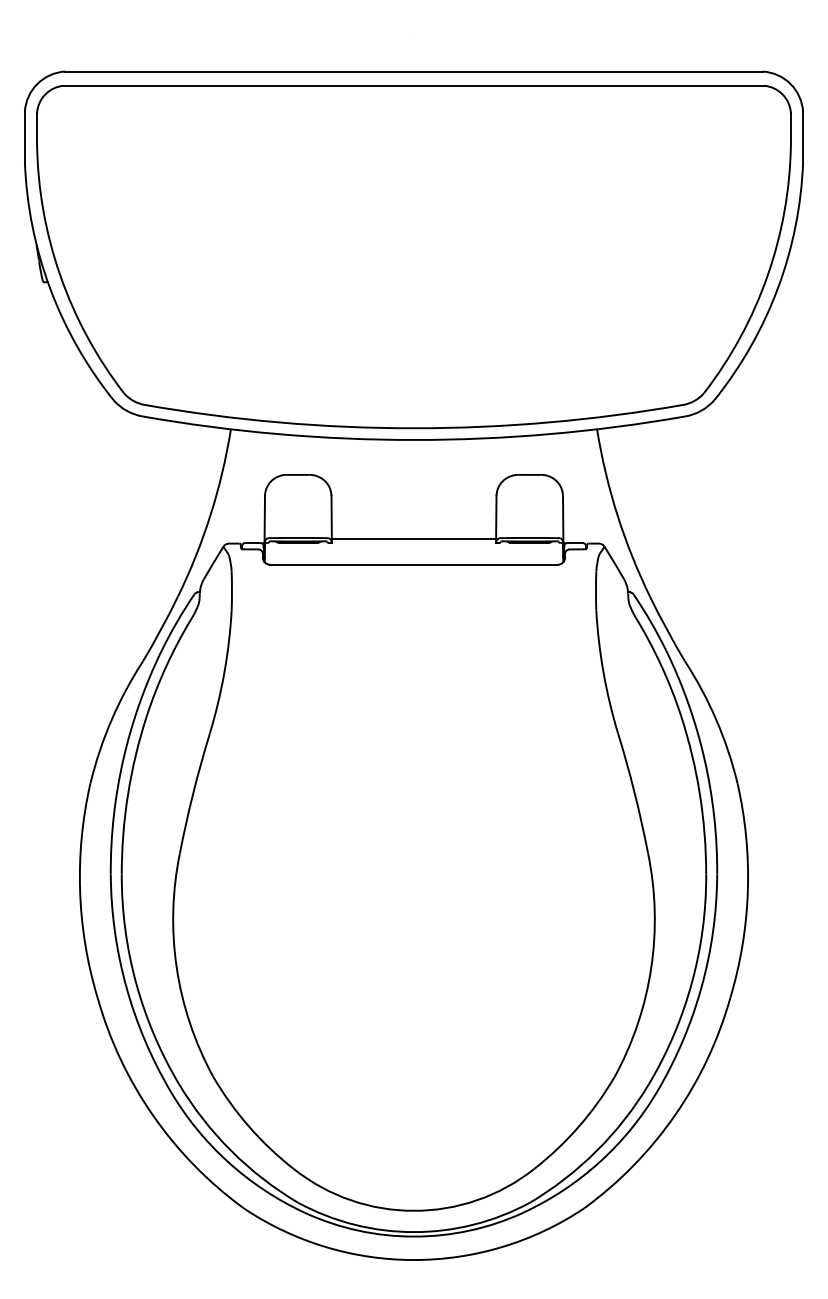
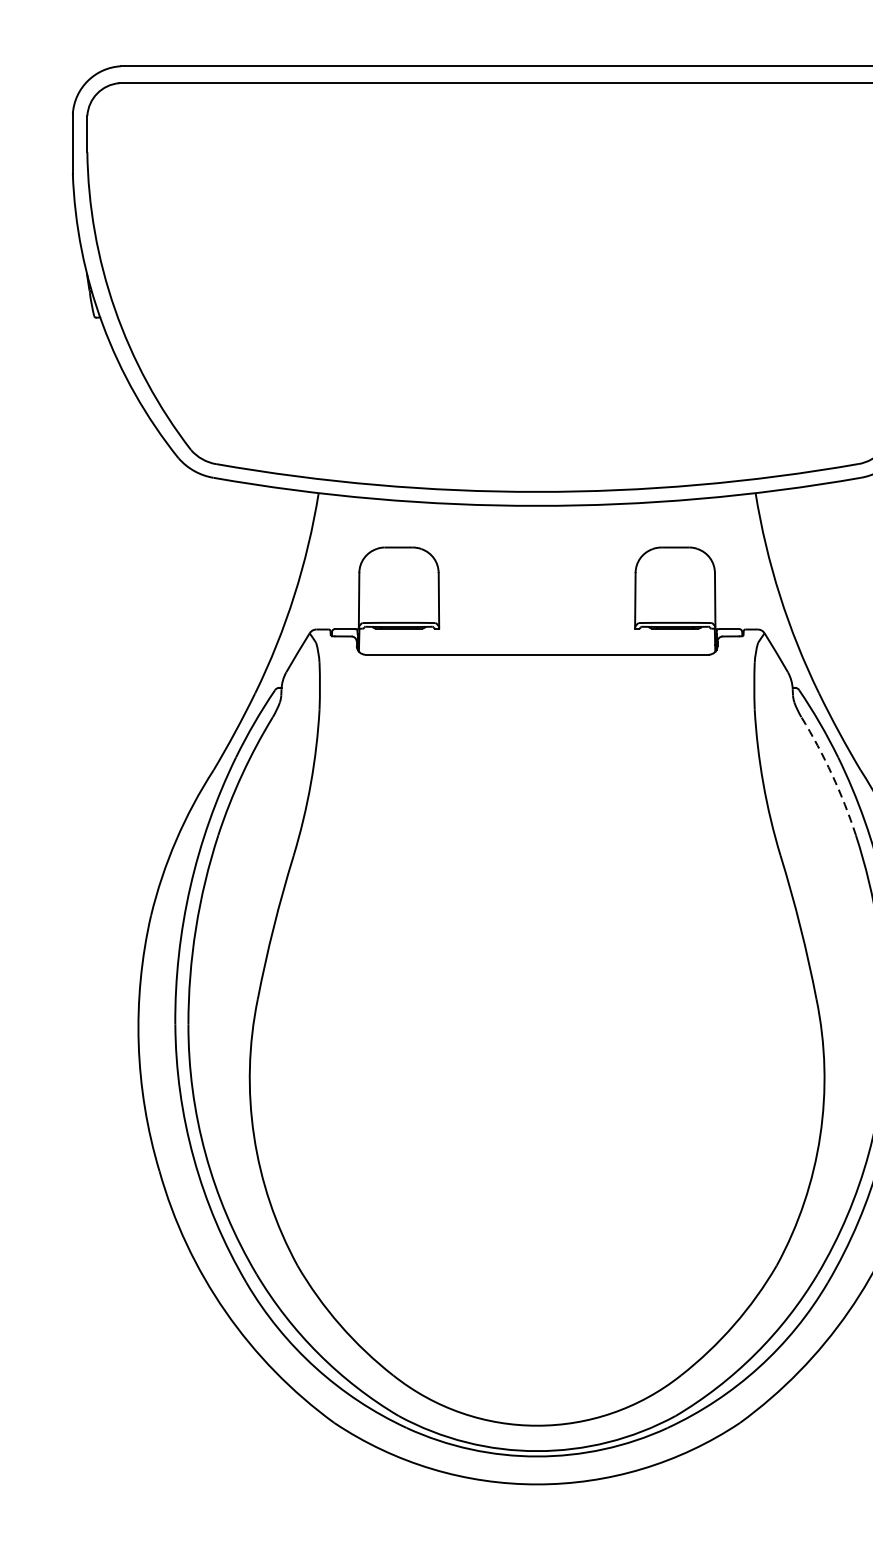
line: (413, 538) -> (536, 623), removed
arc: (661, 665) -> (832, 774), solid -> dashed

